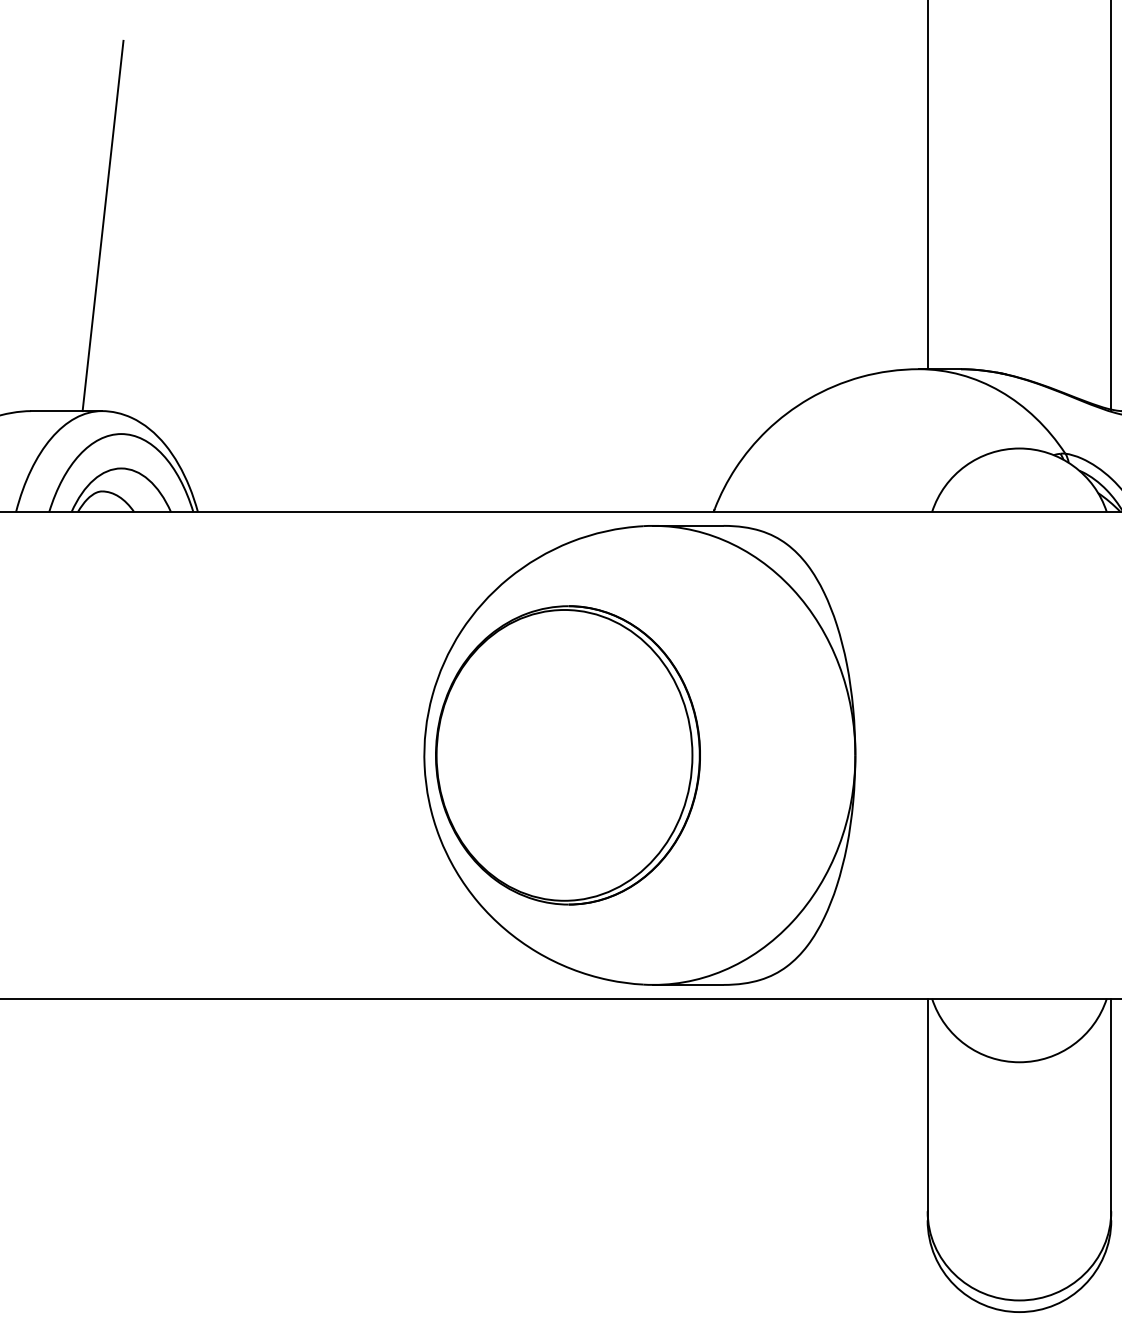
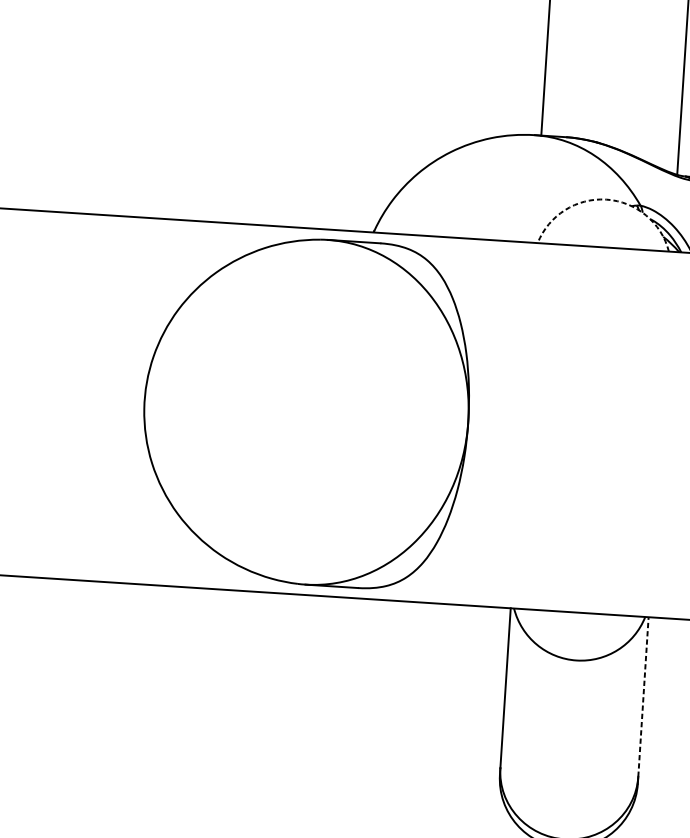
arc: (1019, 448) -> (606, 199), solid -> dashed
part: (567, 755) -> (252, 408), removed
line: (1111, 1104) -> (643, 696), solid -> dashed

